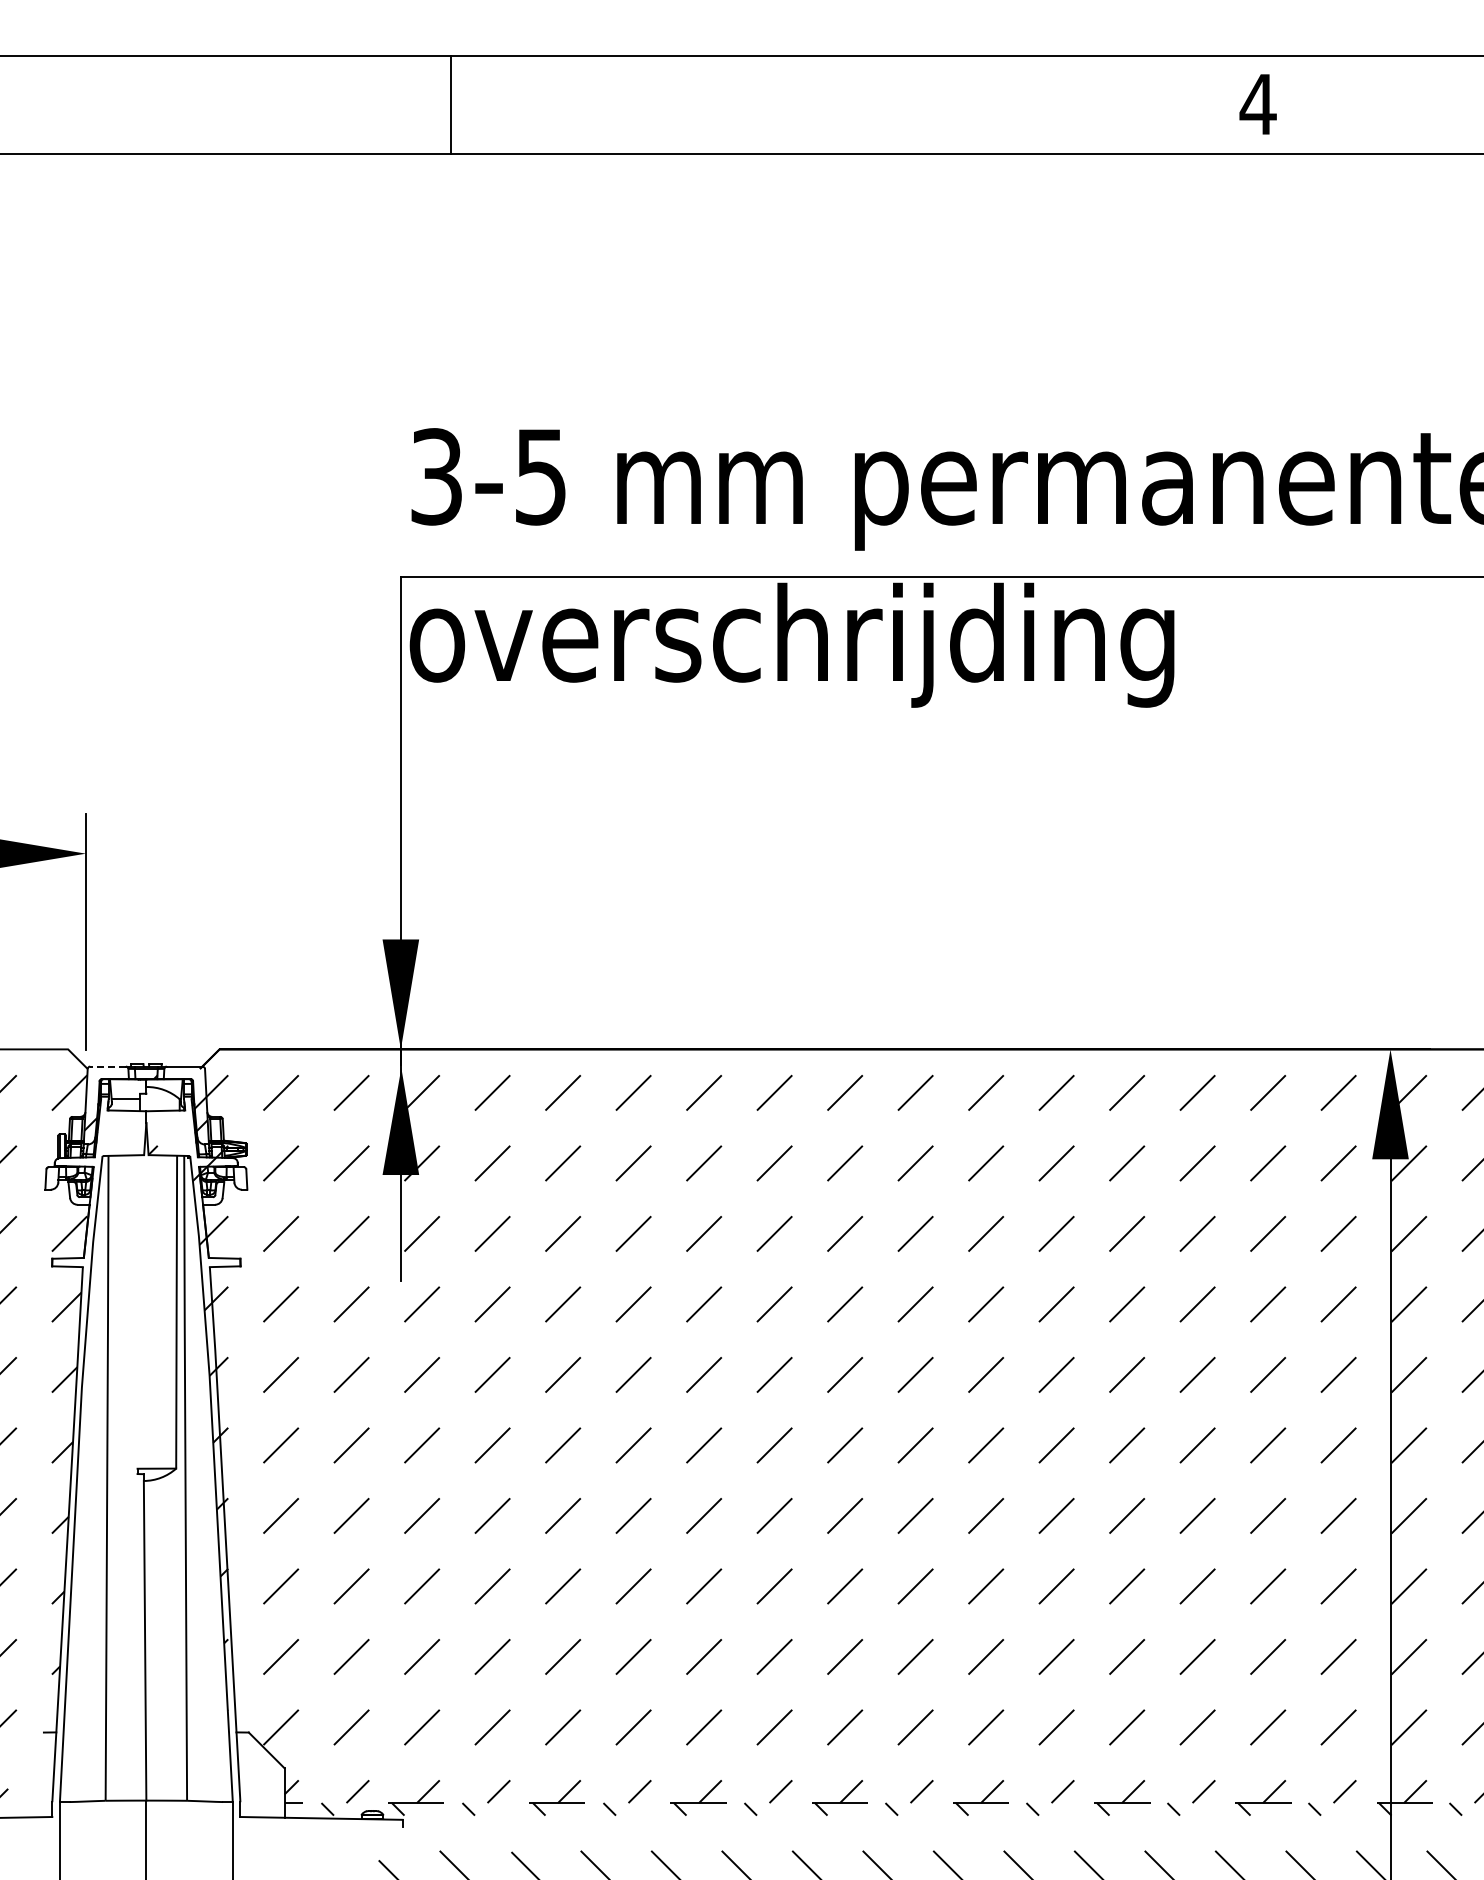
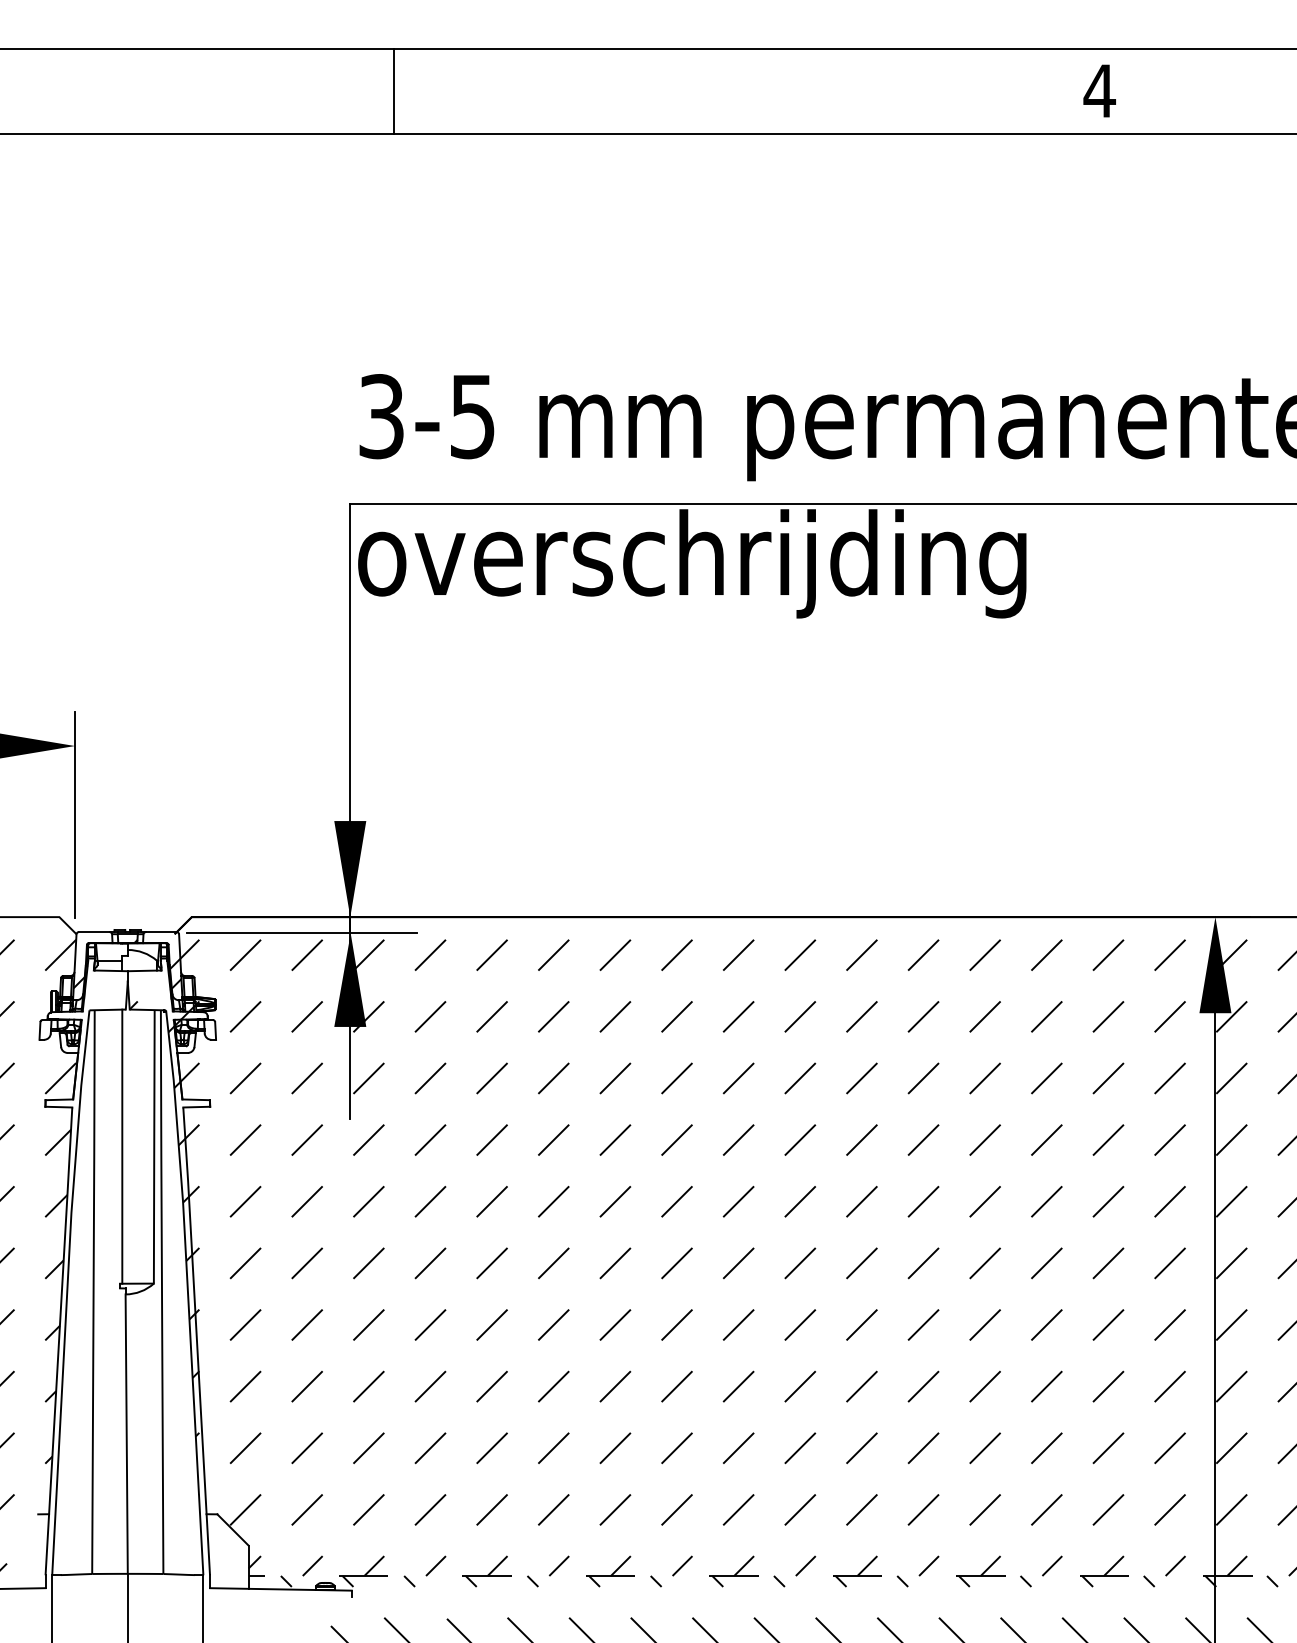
line: (108, 1066) -> (94, 932), dashed -> solid
line: (345, 1068) -> (301, 933), added
line: (140, 1311) -> (122, 1146), added

